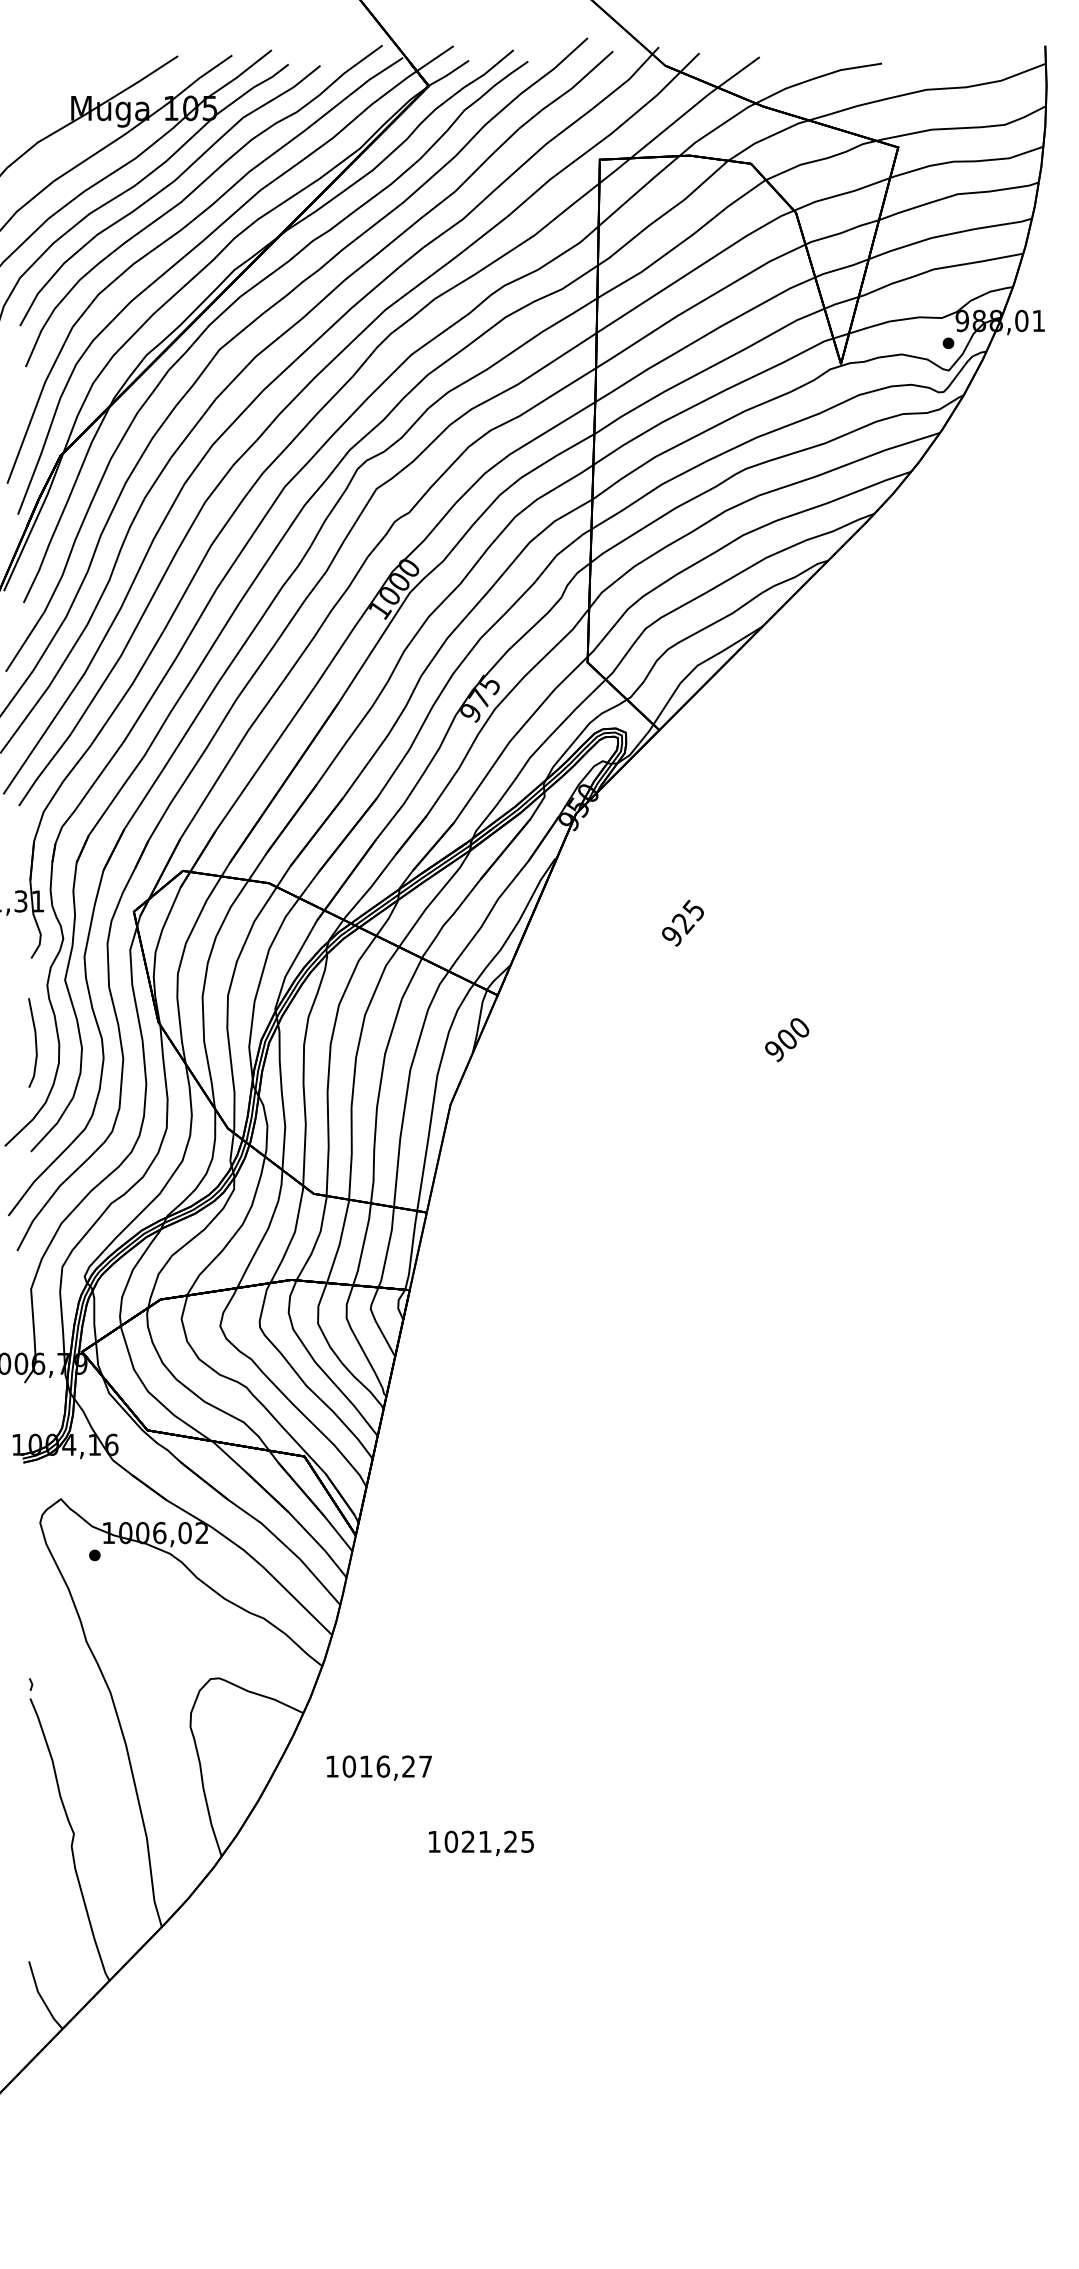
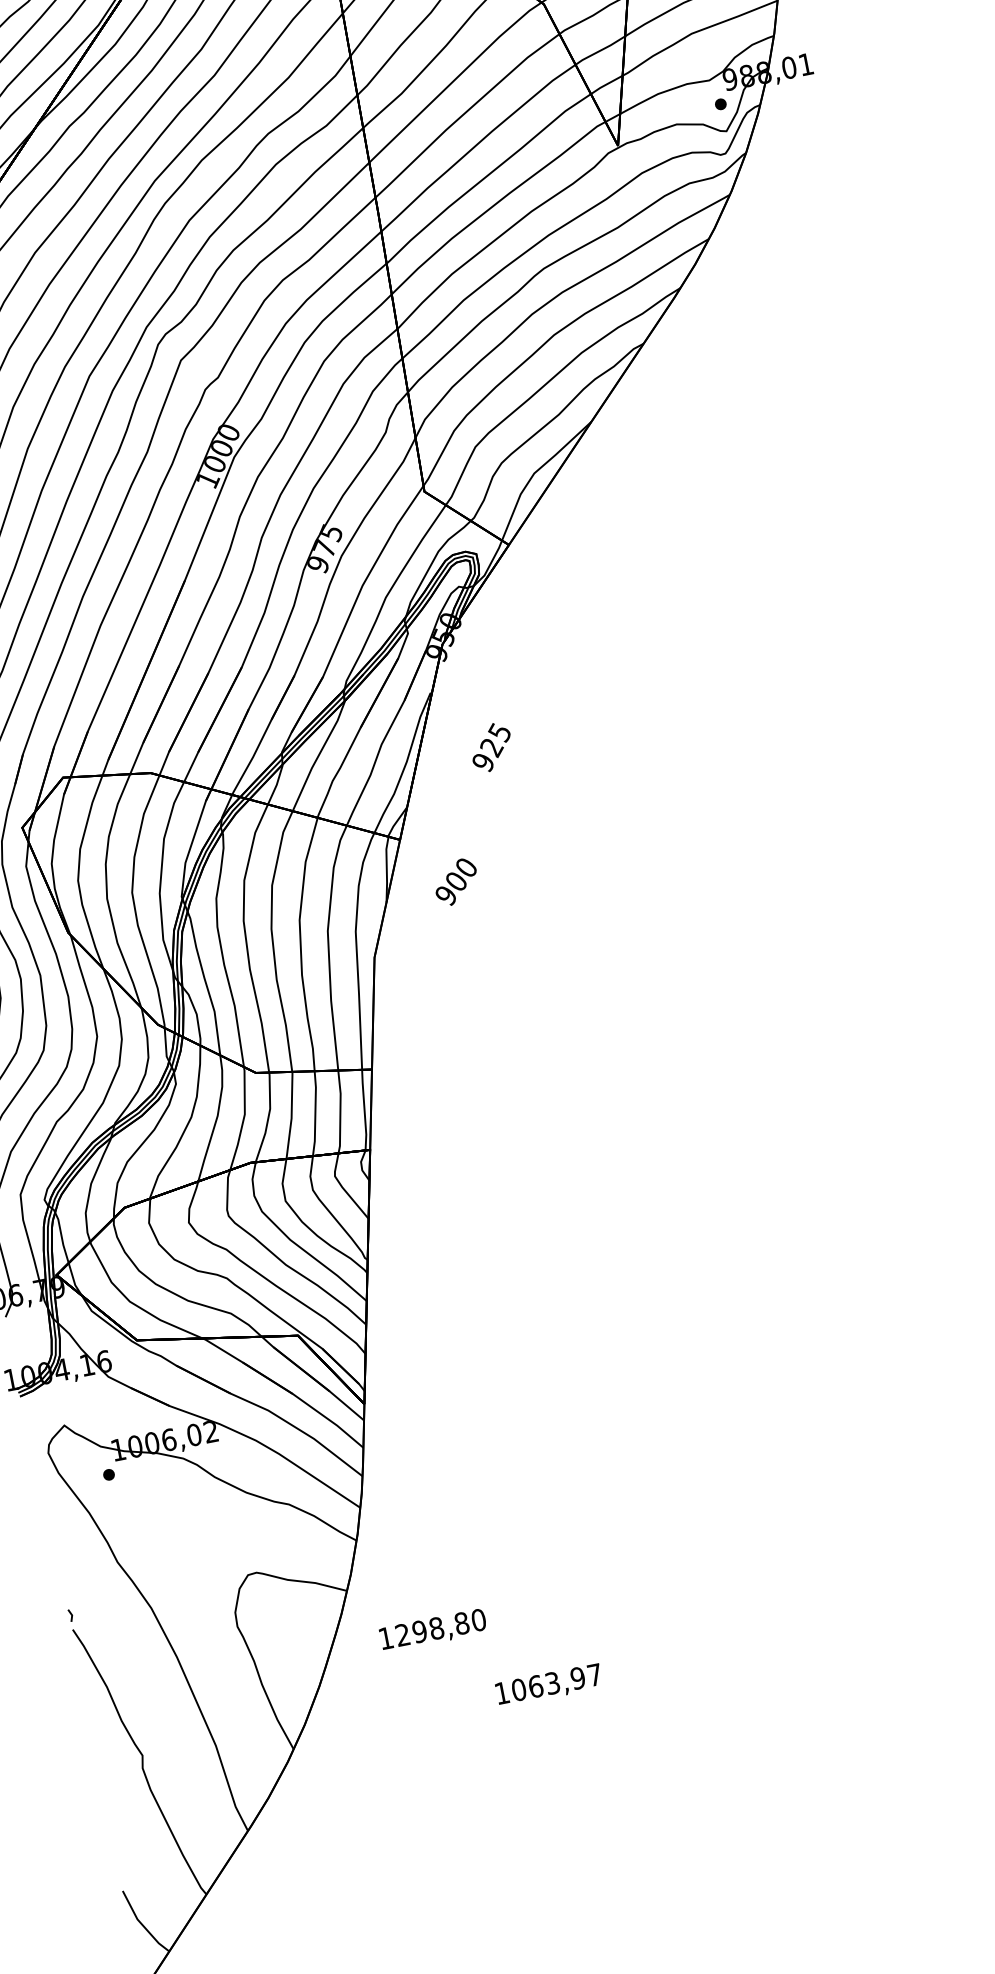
text: (682, 922) -> (490, 746), moved
text: (787, 1040) -> (456, 882), moved
text: (387, 1766) -> (440, 1627), 1016,27 -> 1298,80
text: (497, 1841) -> (564, 1680), 1021,25 -> 1063,97

